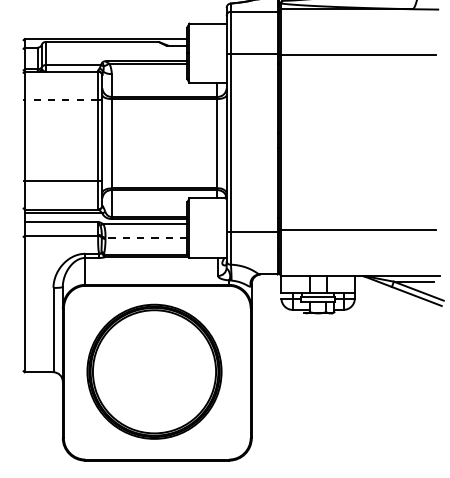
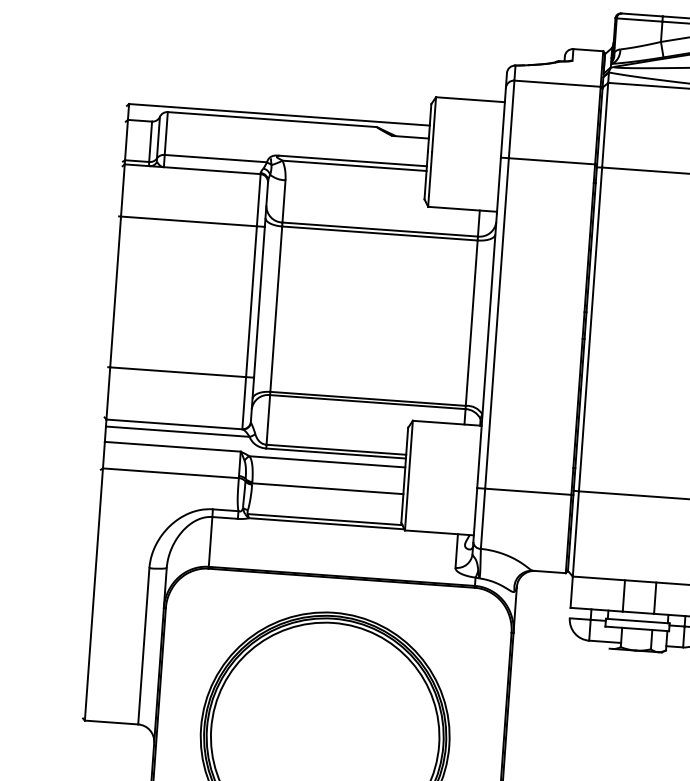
line: (61, 99) -> (189, 220), dashed -> solid
line: (146, 238) -> (328, 489), dashed -> solid

